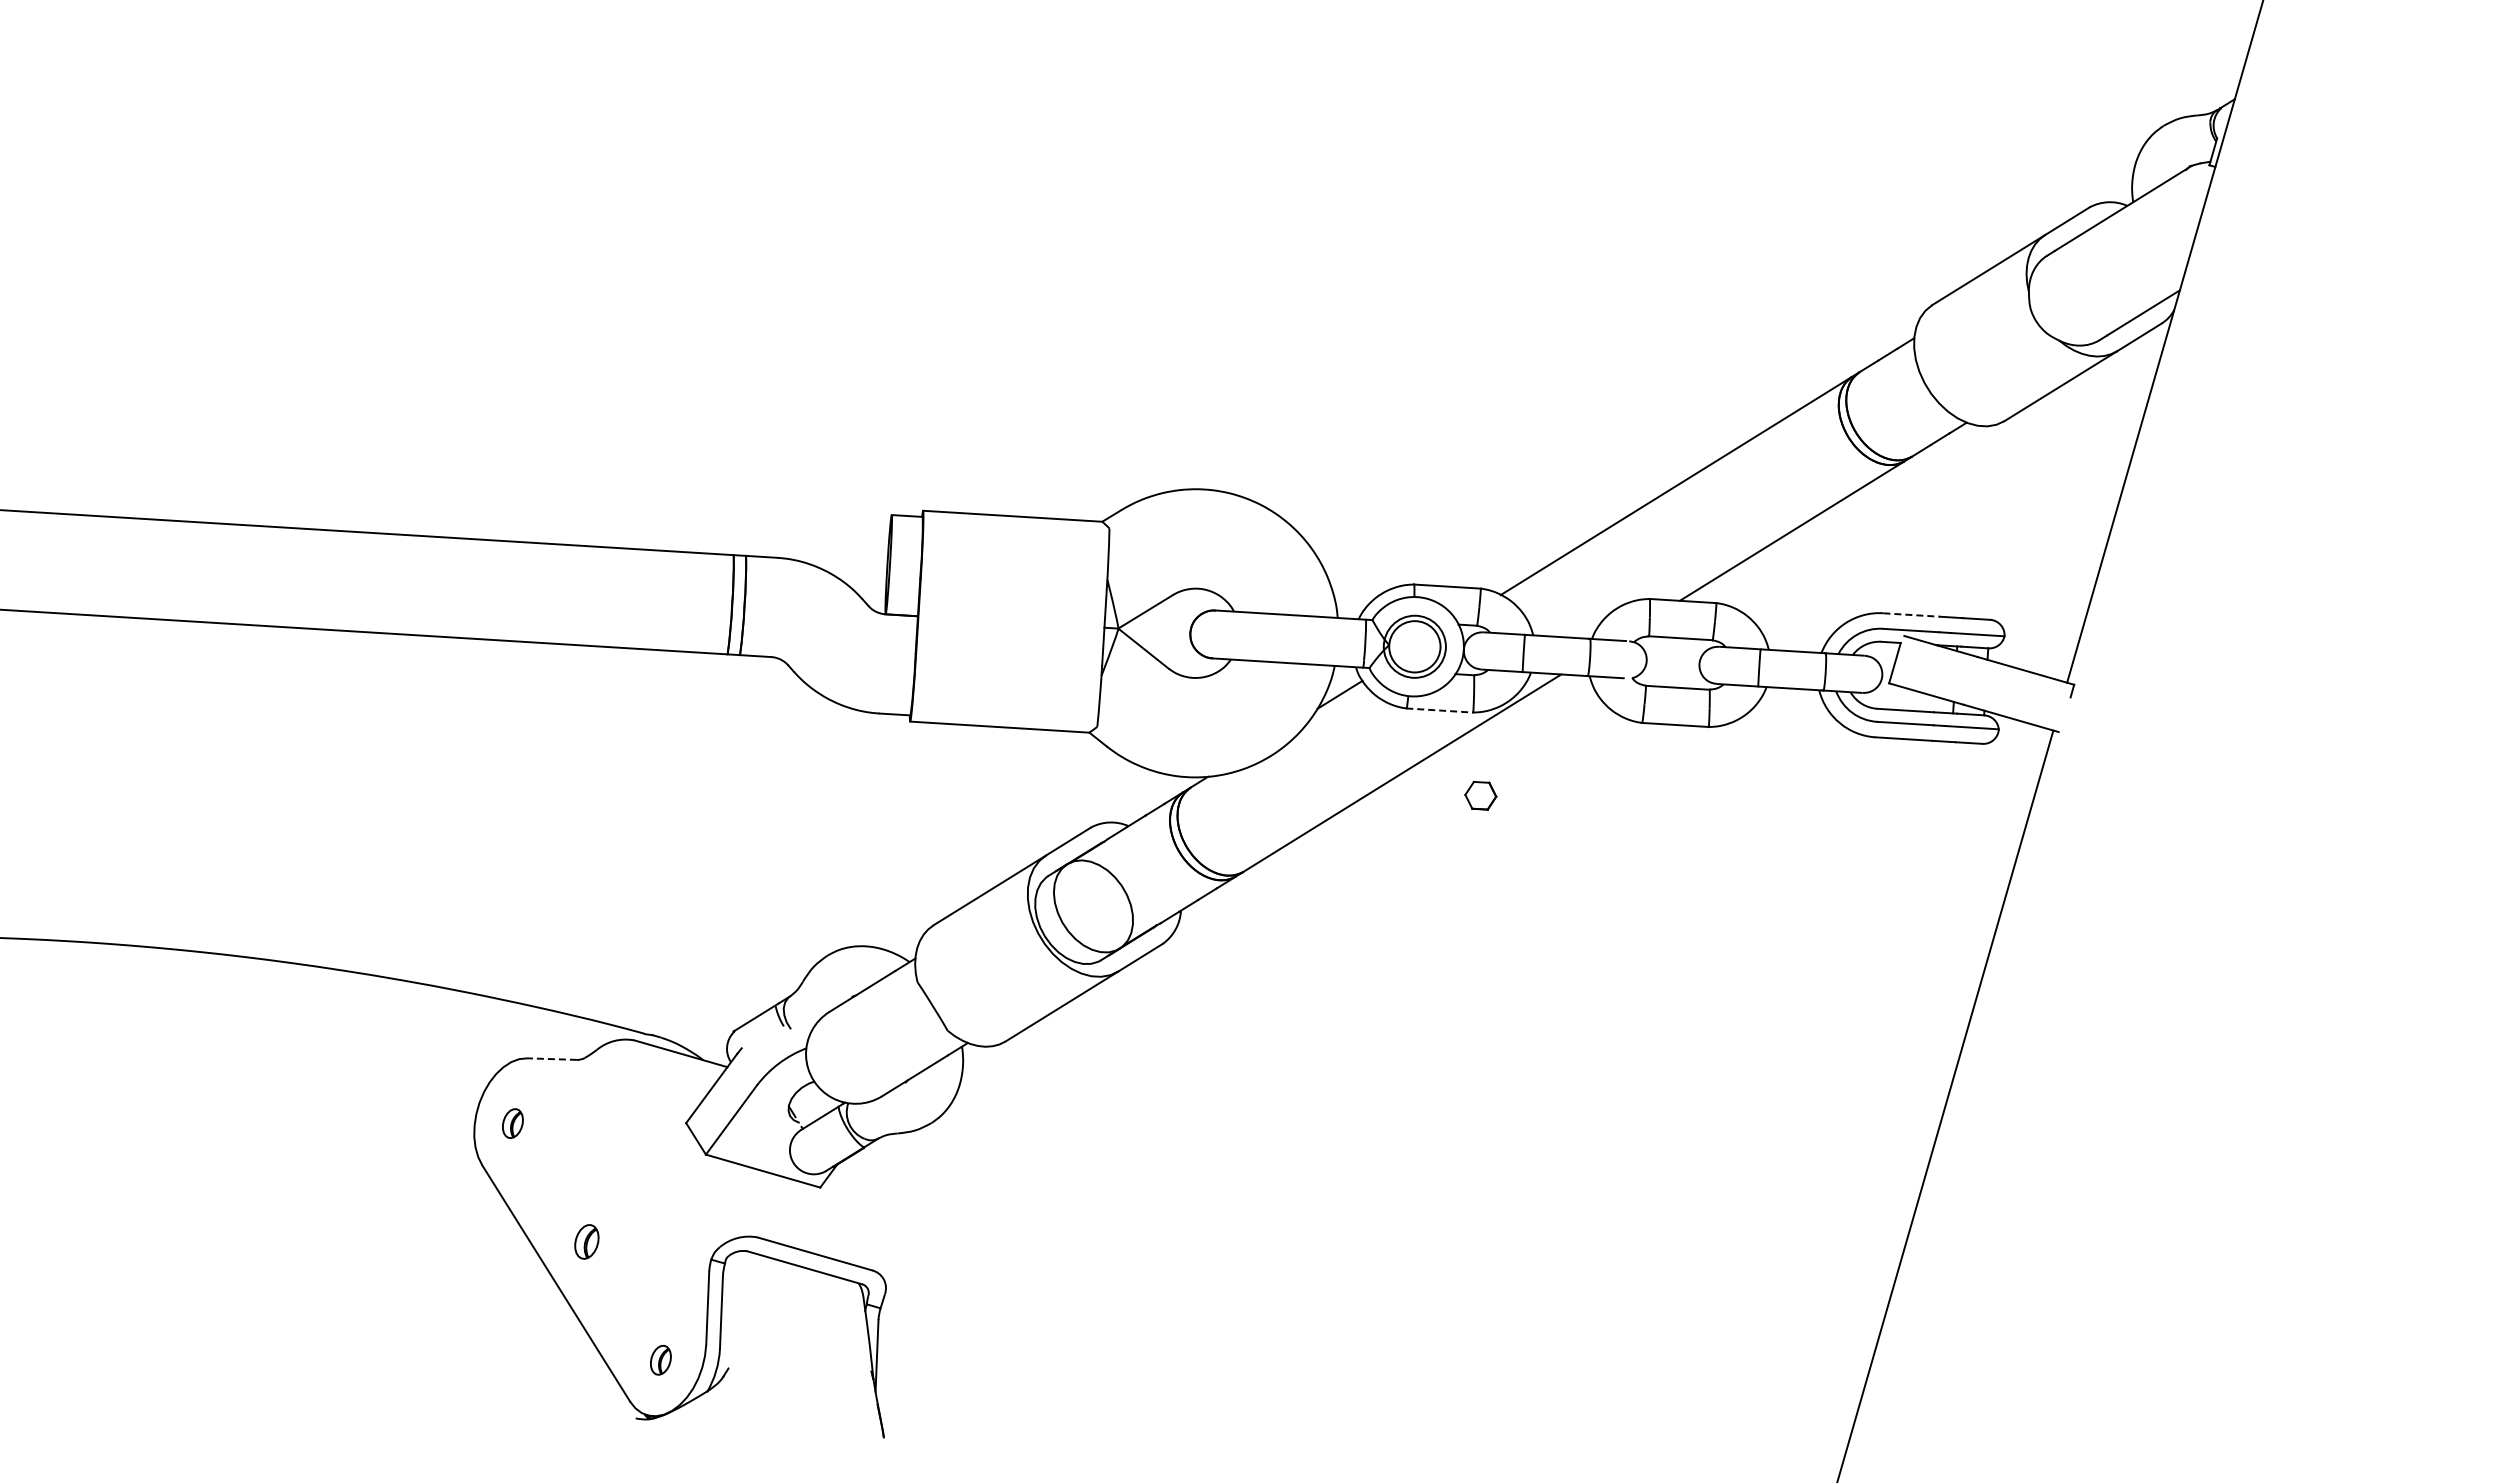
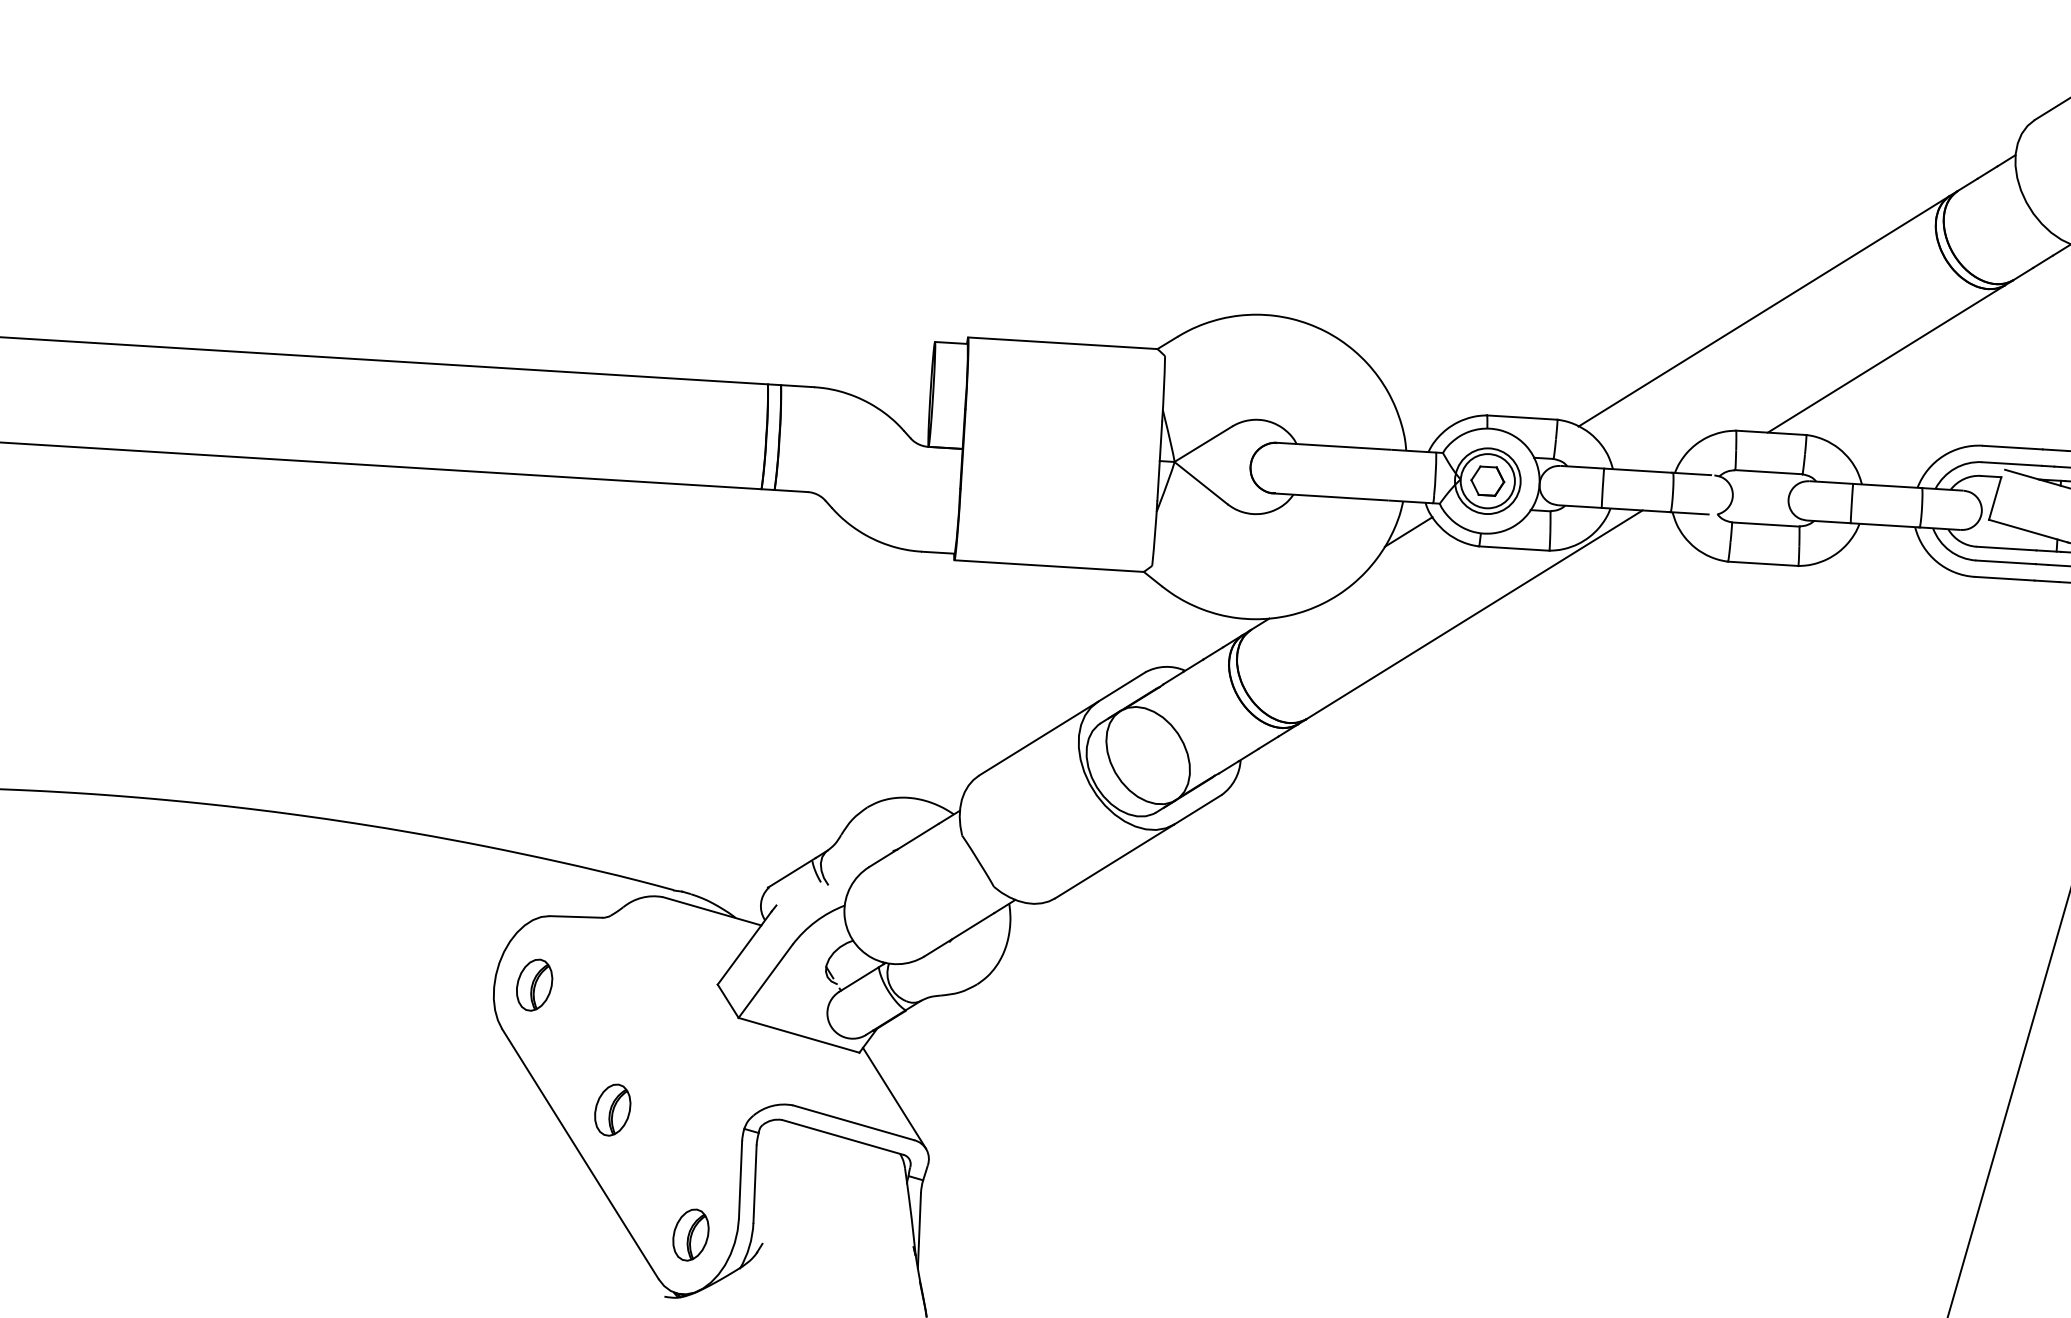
line: (1912, 615) -> (2013, 448), dashed -> solid
line: (1439, 710) -> (1513, 548), dashed -> solid
part: (1480, 795) -> (1487, 480), moved
line: (551, 1059) -> (575, 917), dashed -> solid
part: (512, 1123) -> (534, 984), size x1.67
line: (853, 1230) -> (894, 1098), added
part: (586, 1241) -> (612, 1109), size x1.43
part: (660, 1360) -> (690, 1235), size x1.67

